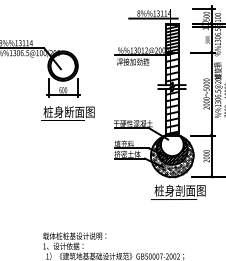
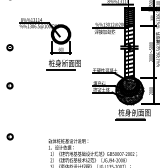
line: (62, 123) -> (60, 70), added
hatch: (172, 145) -> (129, 84), added
line: (173, 201) -> (130, 119), added

